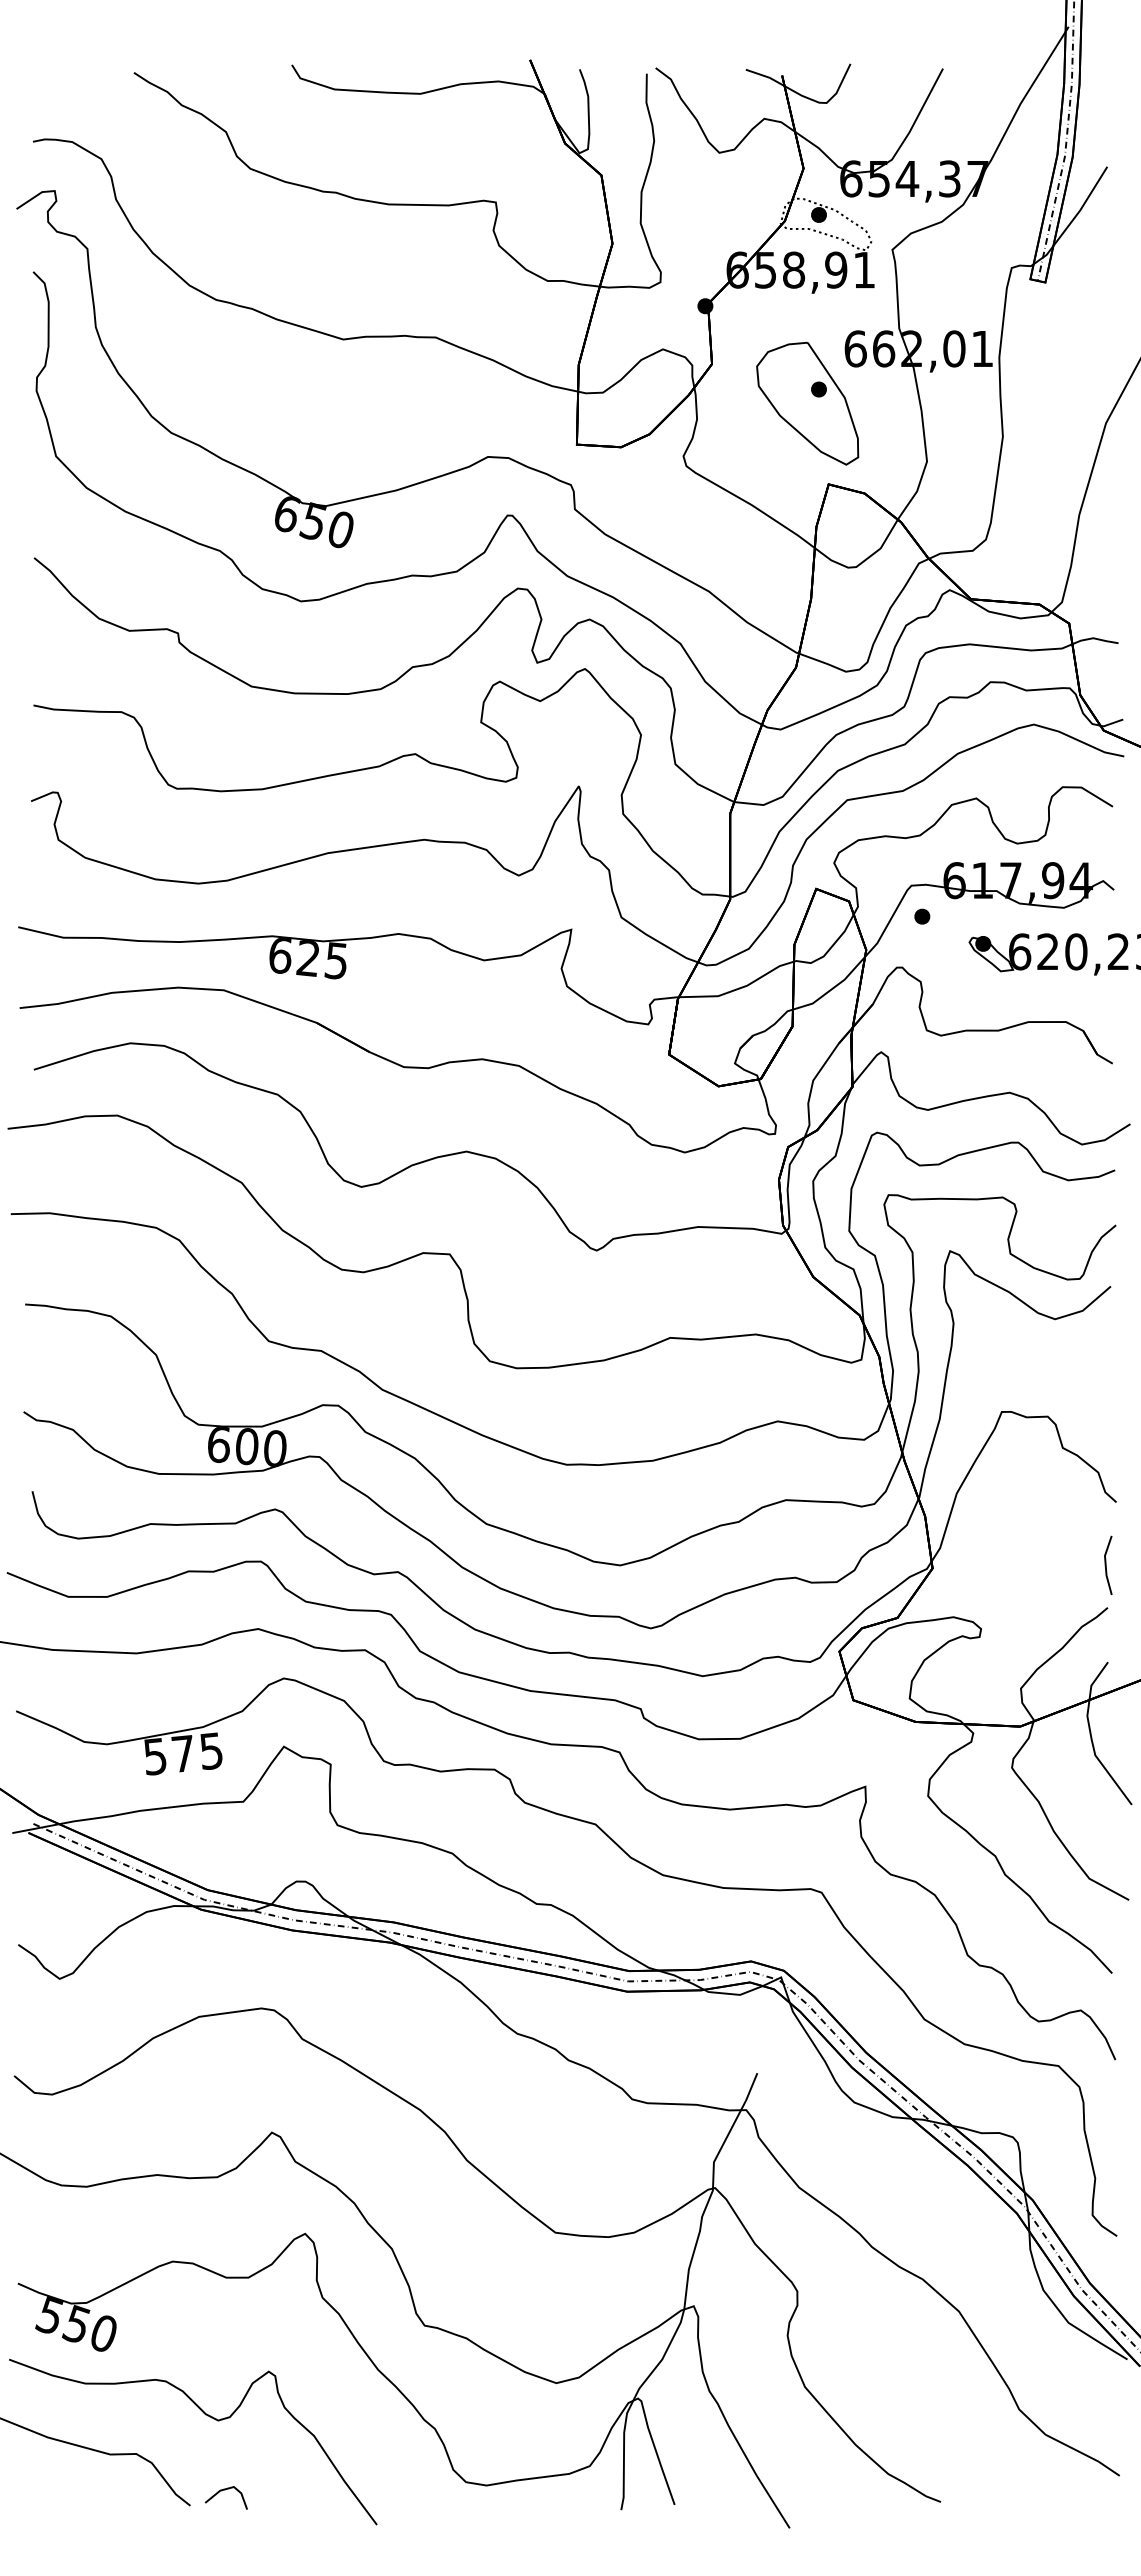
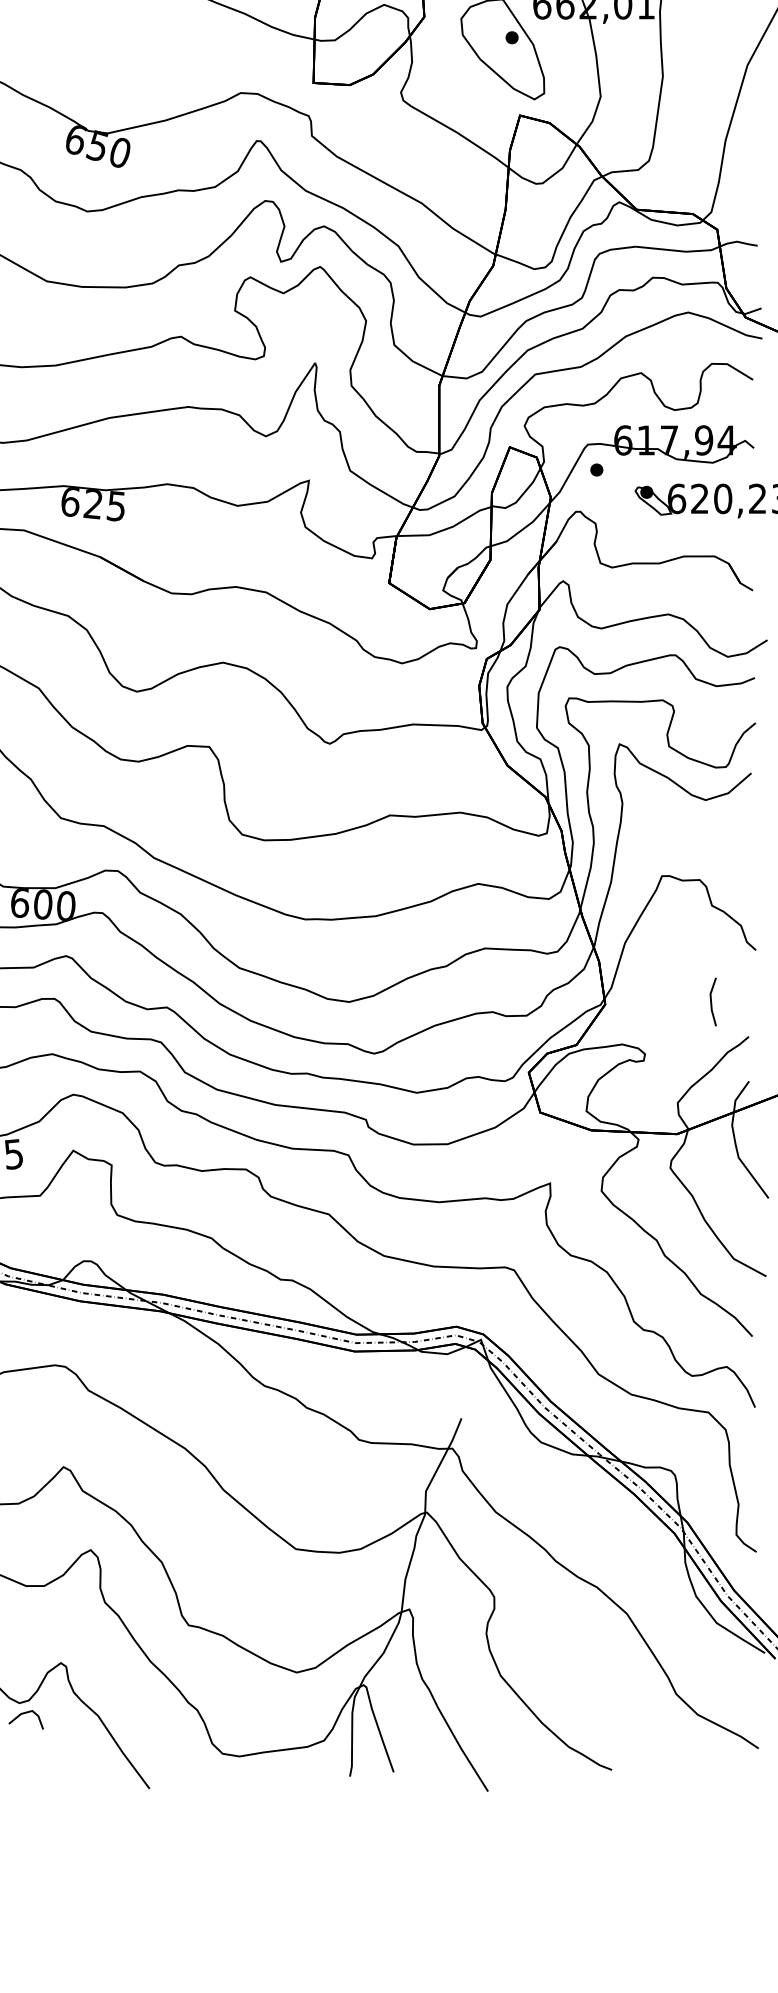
line: (1106, 1564) -> (711, 1001), moved
line: (225, 2490) -> (25, 1713), moved

